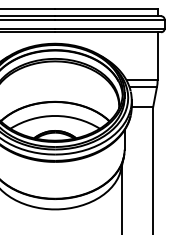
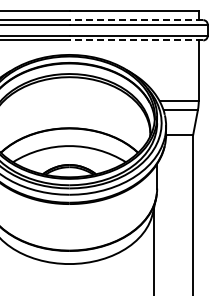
line: (108, 16) -> (136, 20), solid -> dashed
line: (108, 32) -> (136, 40), solid -> dashed

